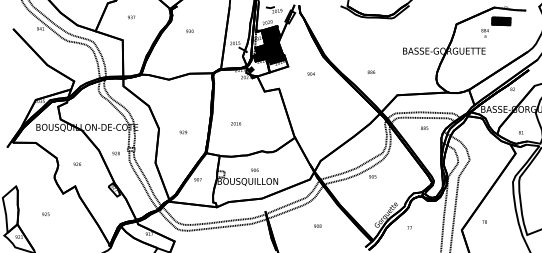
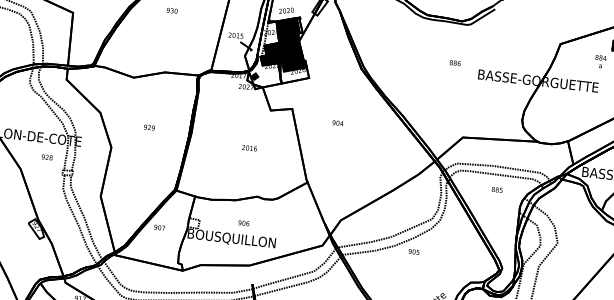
text: (371, 71) -> (455, 61), moved
text: (310, 73) -> (336, 122), moved
text: (236, 123) -> (250, 147), moved
text: (183, 132) -> (149, 127), moved
text: (115, 153) -> (46, 157), moved

